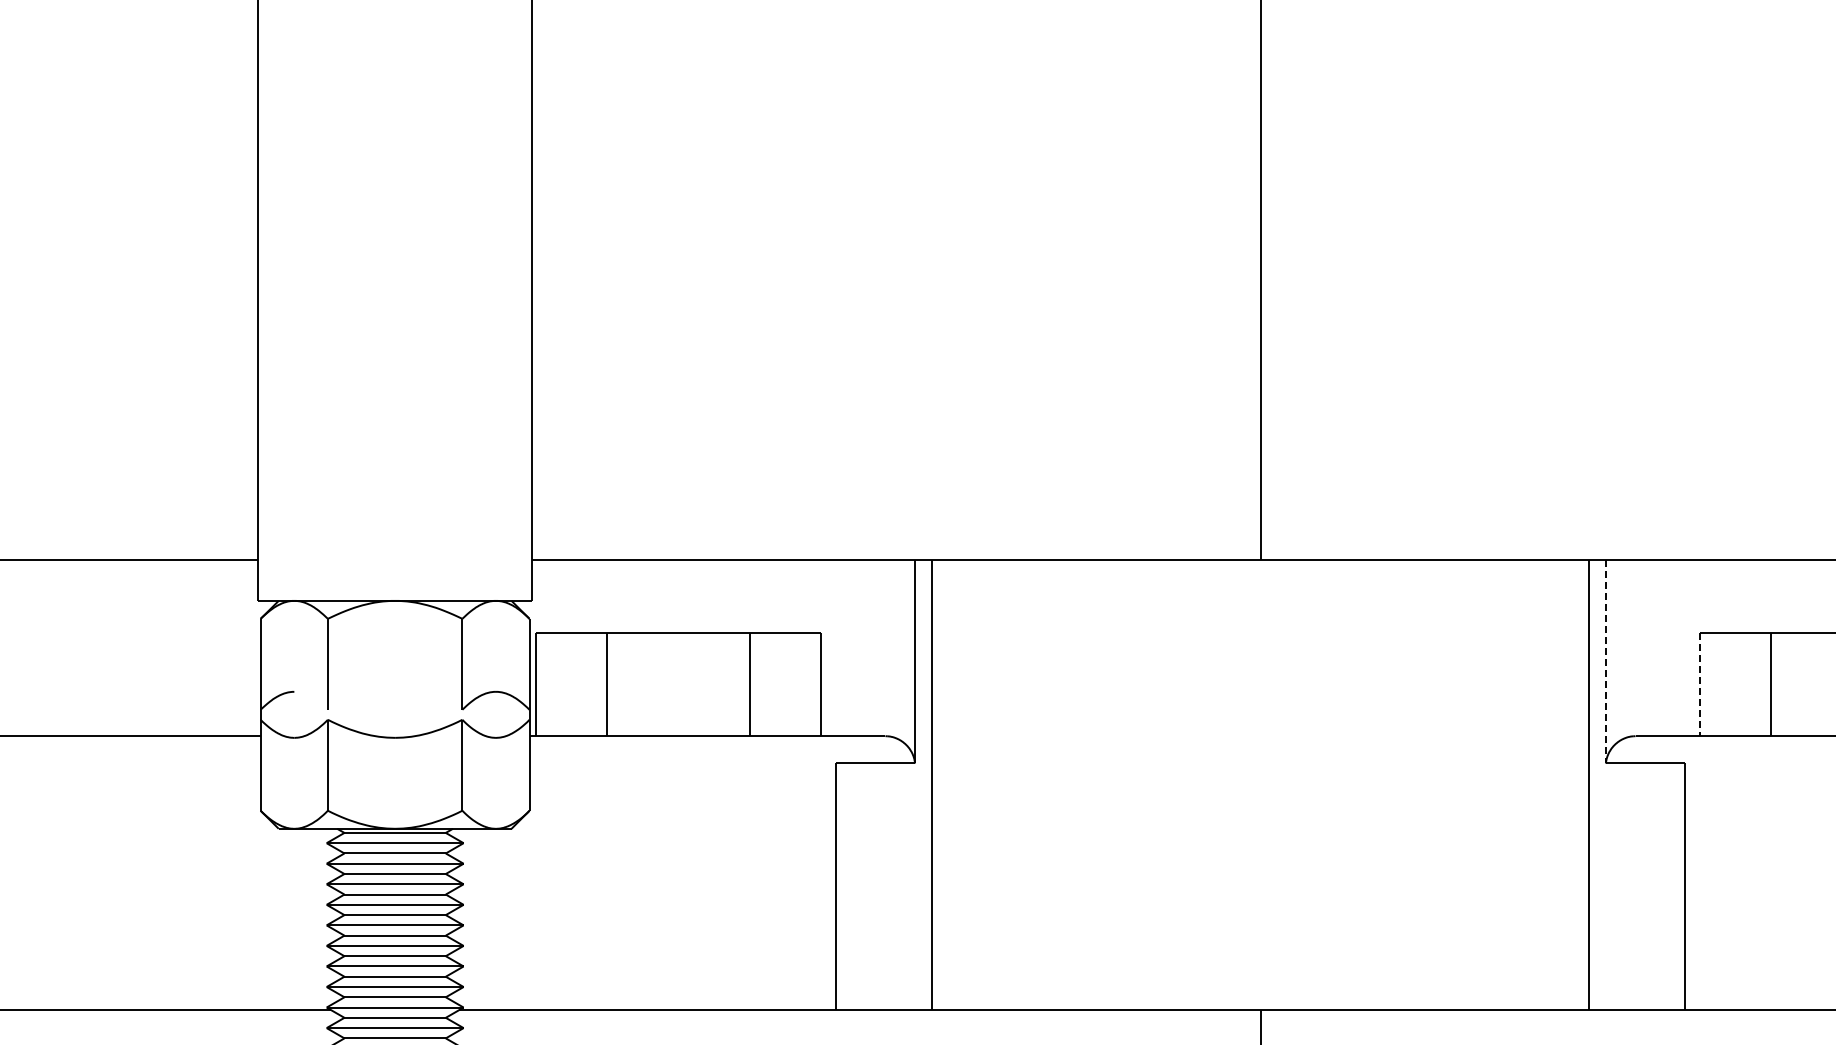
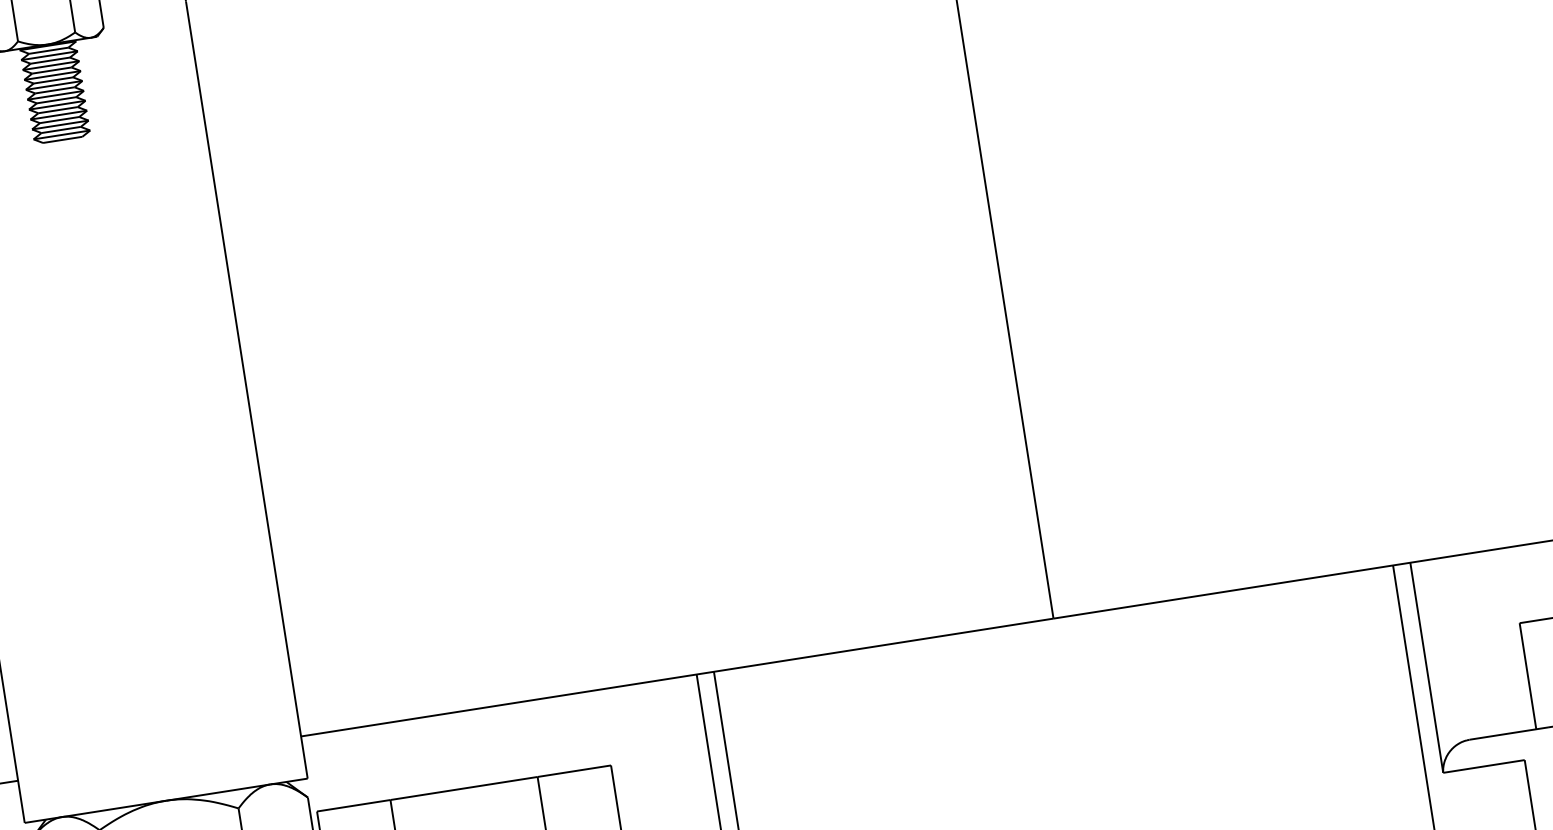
line: (1605, 661) -> (1426, 667), dashed -> solid
line: (1700, 685) -> (1528, 676), dashed -> solid

